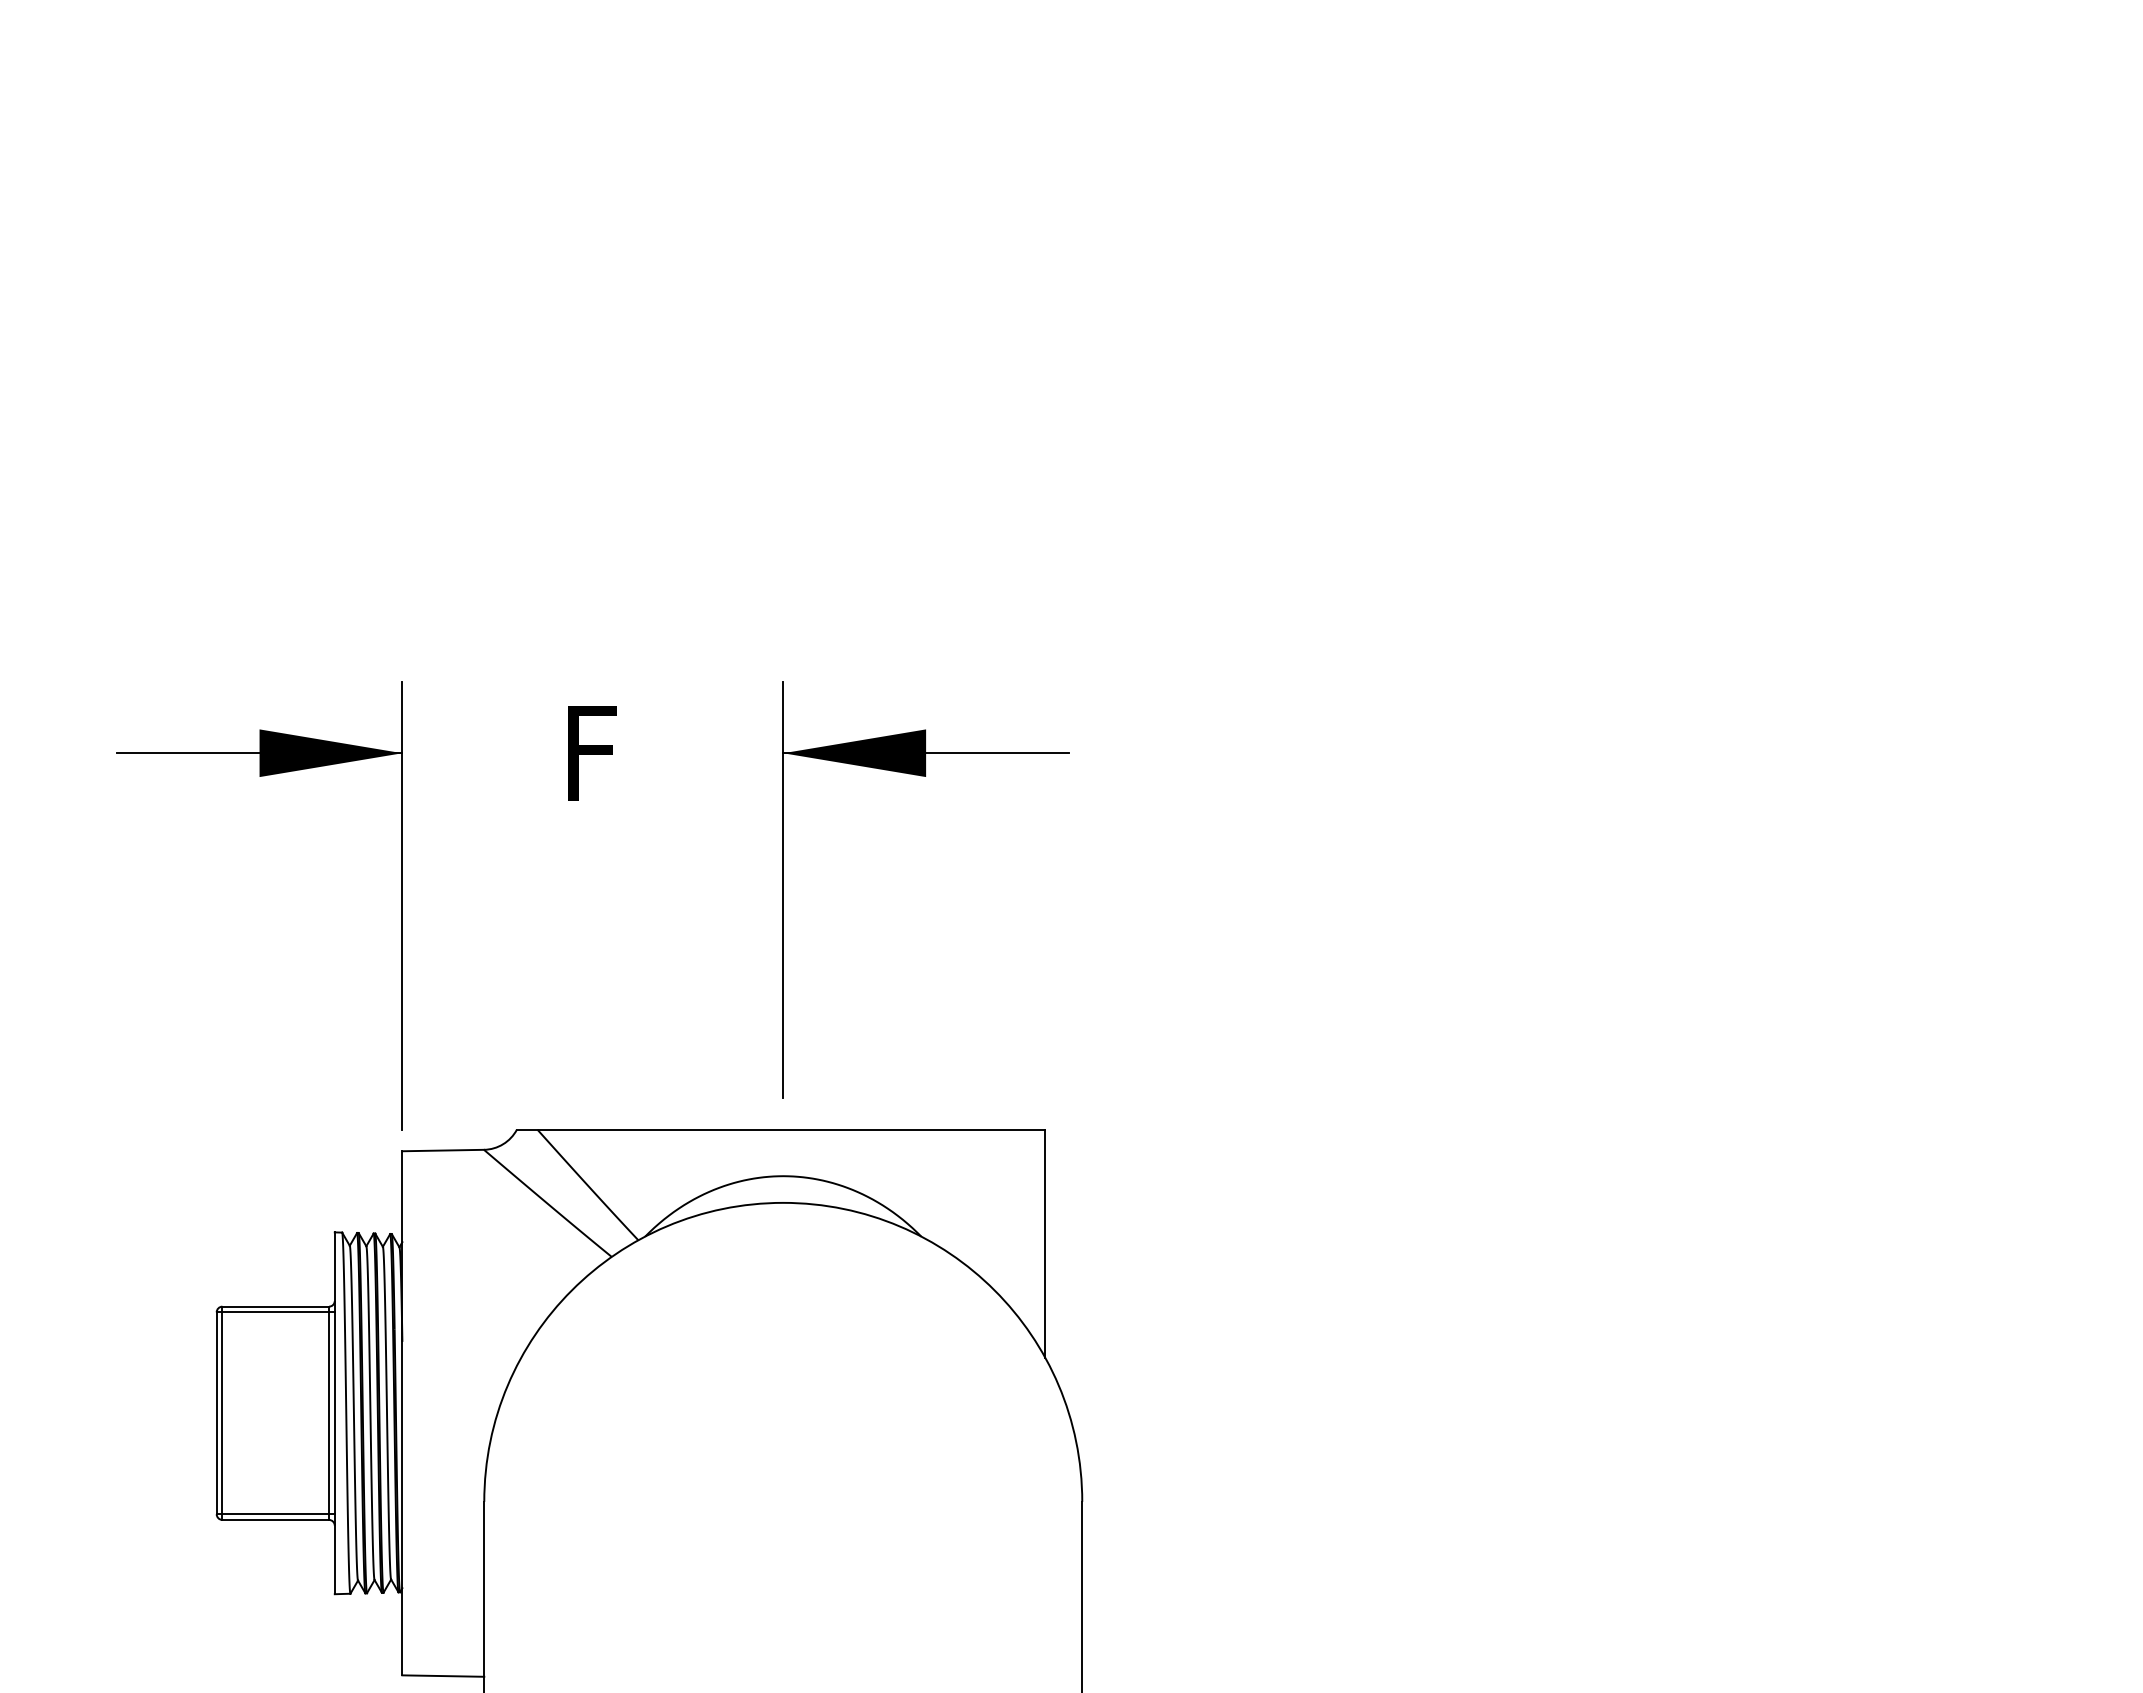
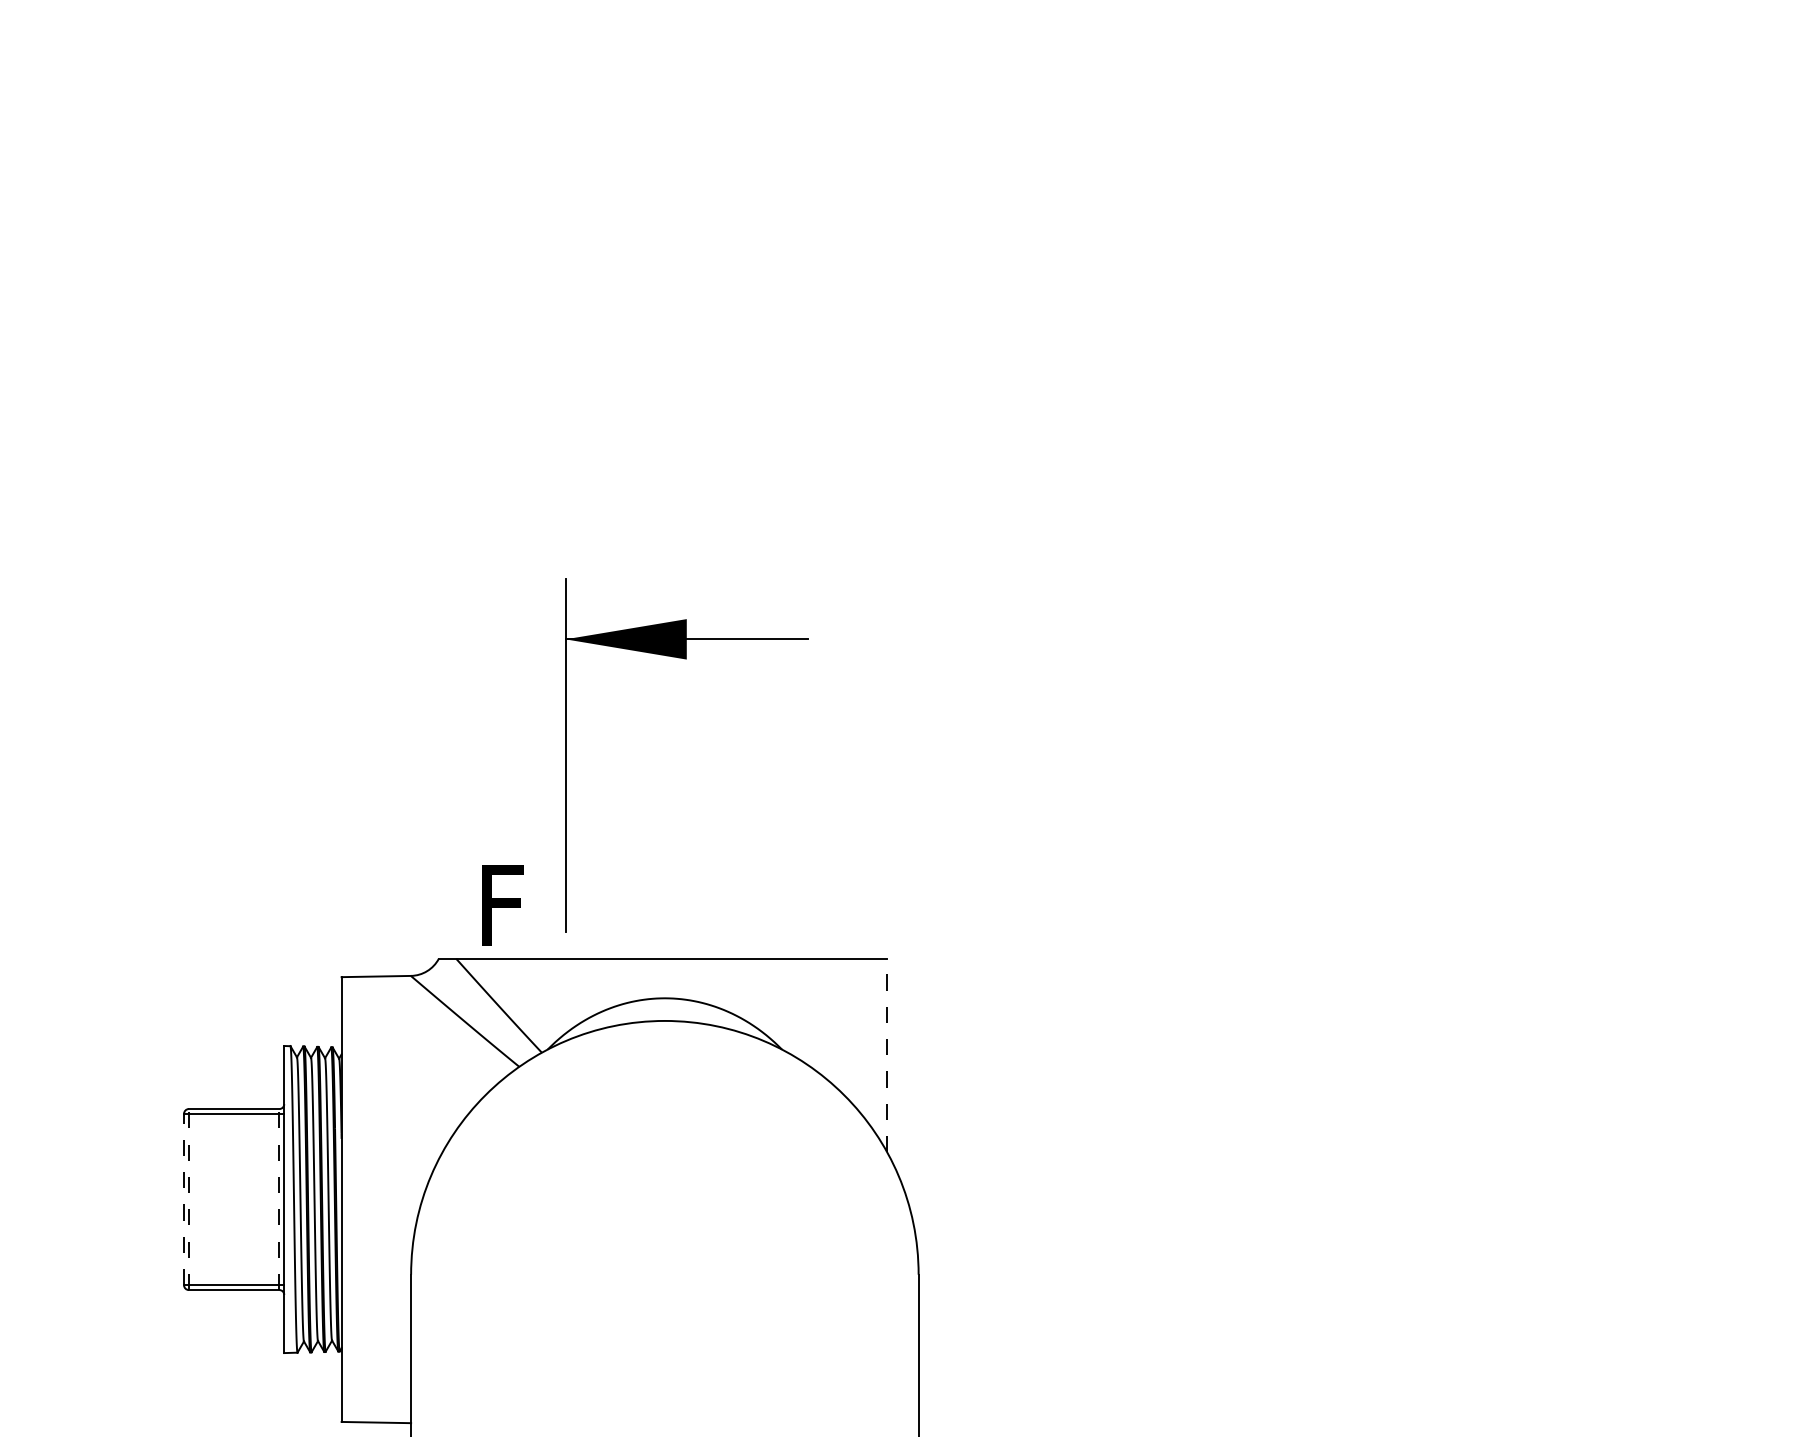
text: (592, 753) -> (502, 906), moved
part: (259, 776) -> (220, 659), removed
part: (925, 776) -> (686, 659), moved
line: (1045, 1243) -> (887, 1055), solid -> dashed
line: (216, 1413) -> (183, 1199), solid -> dashed
line: (222, 1413) -> (188, 1199), solid -> dashed
line: (329, 1413) -> (279, 1199), solid -> dashed

